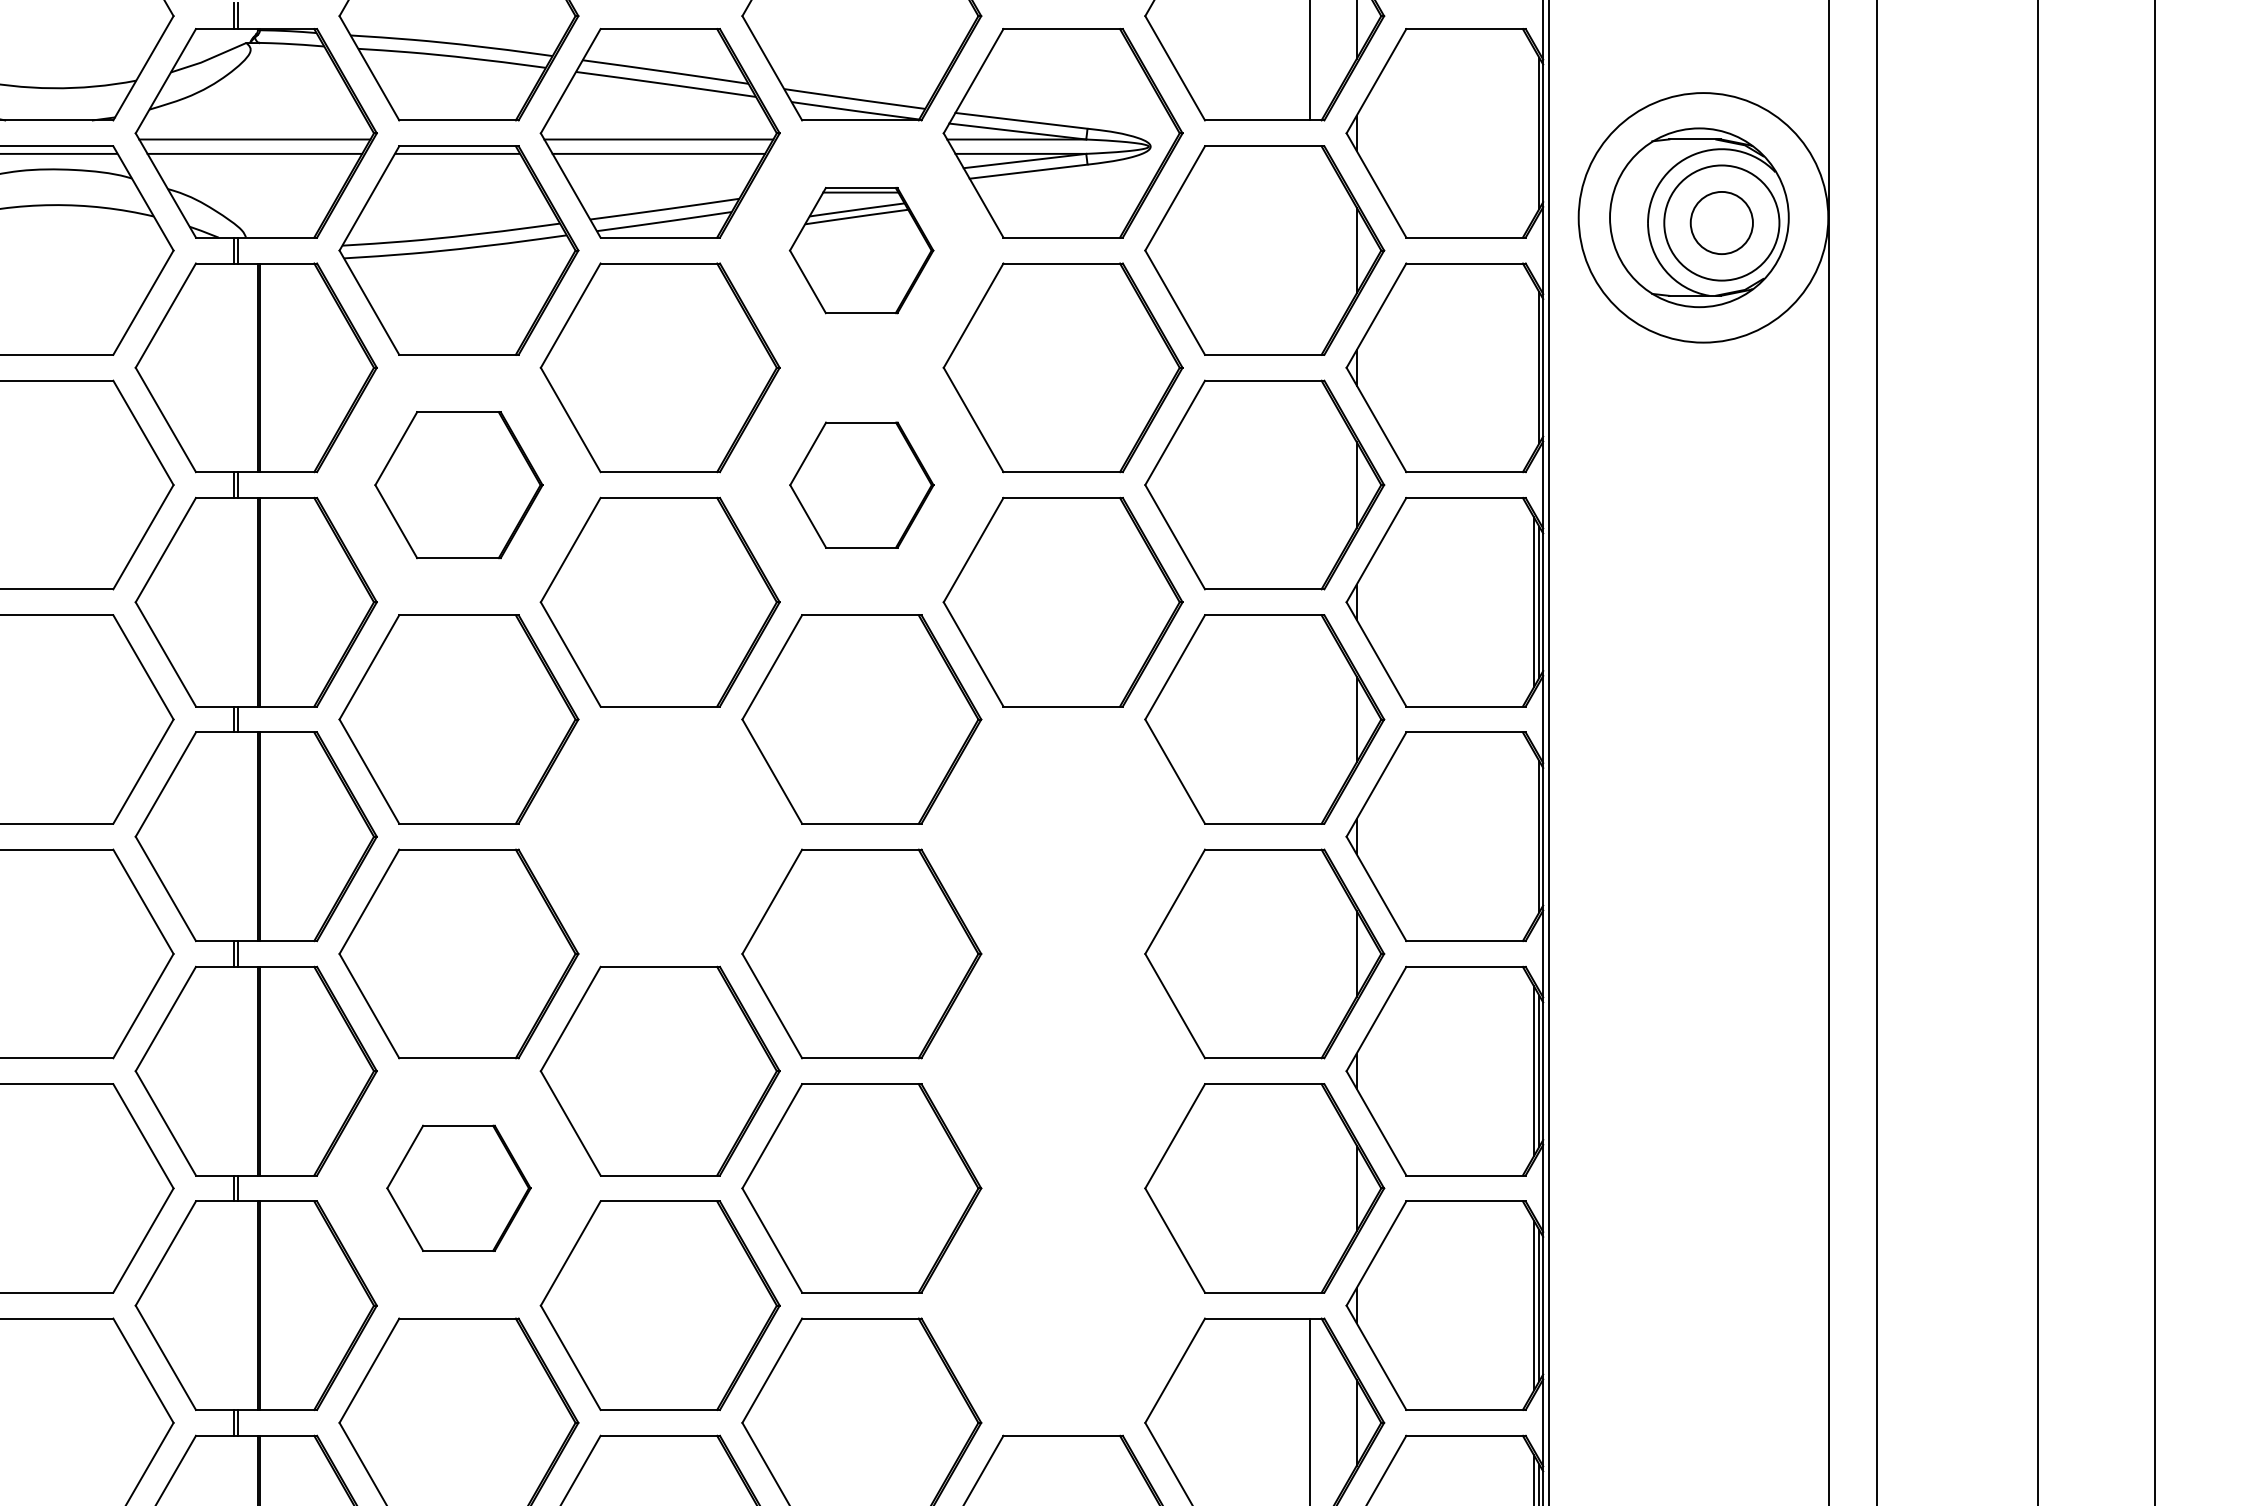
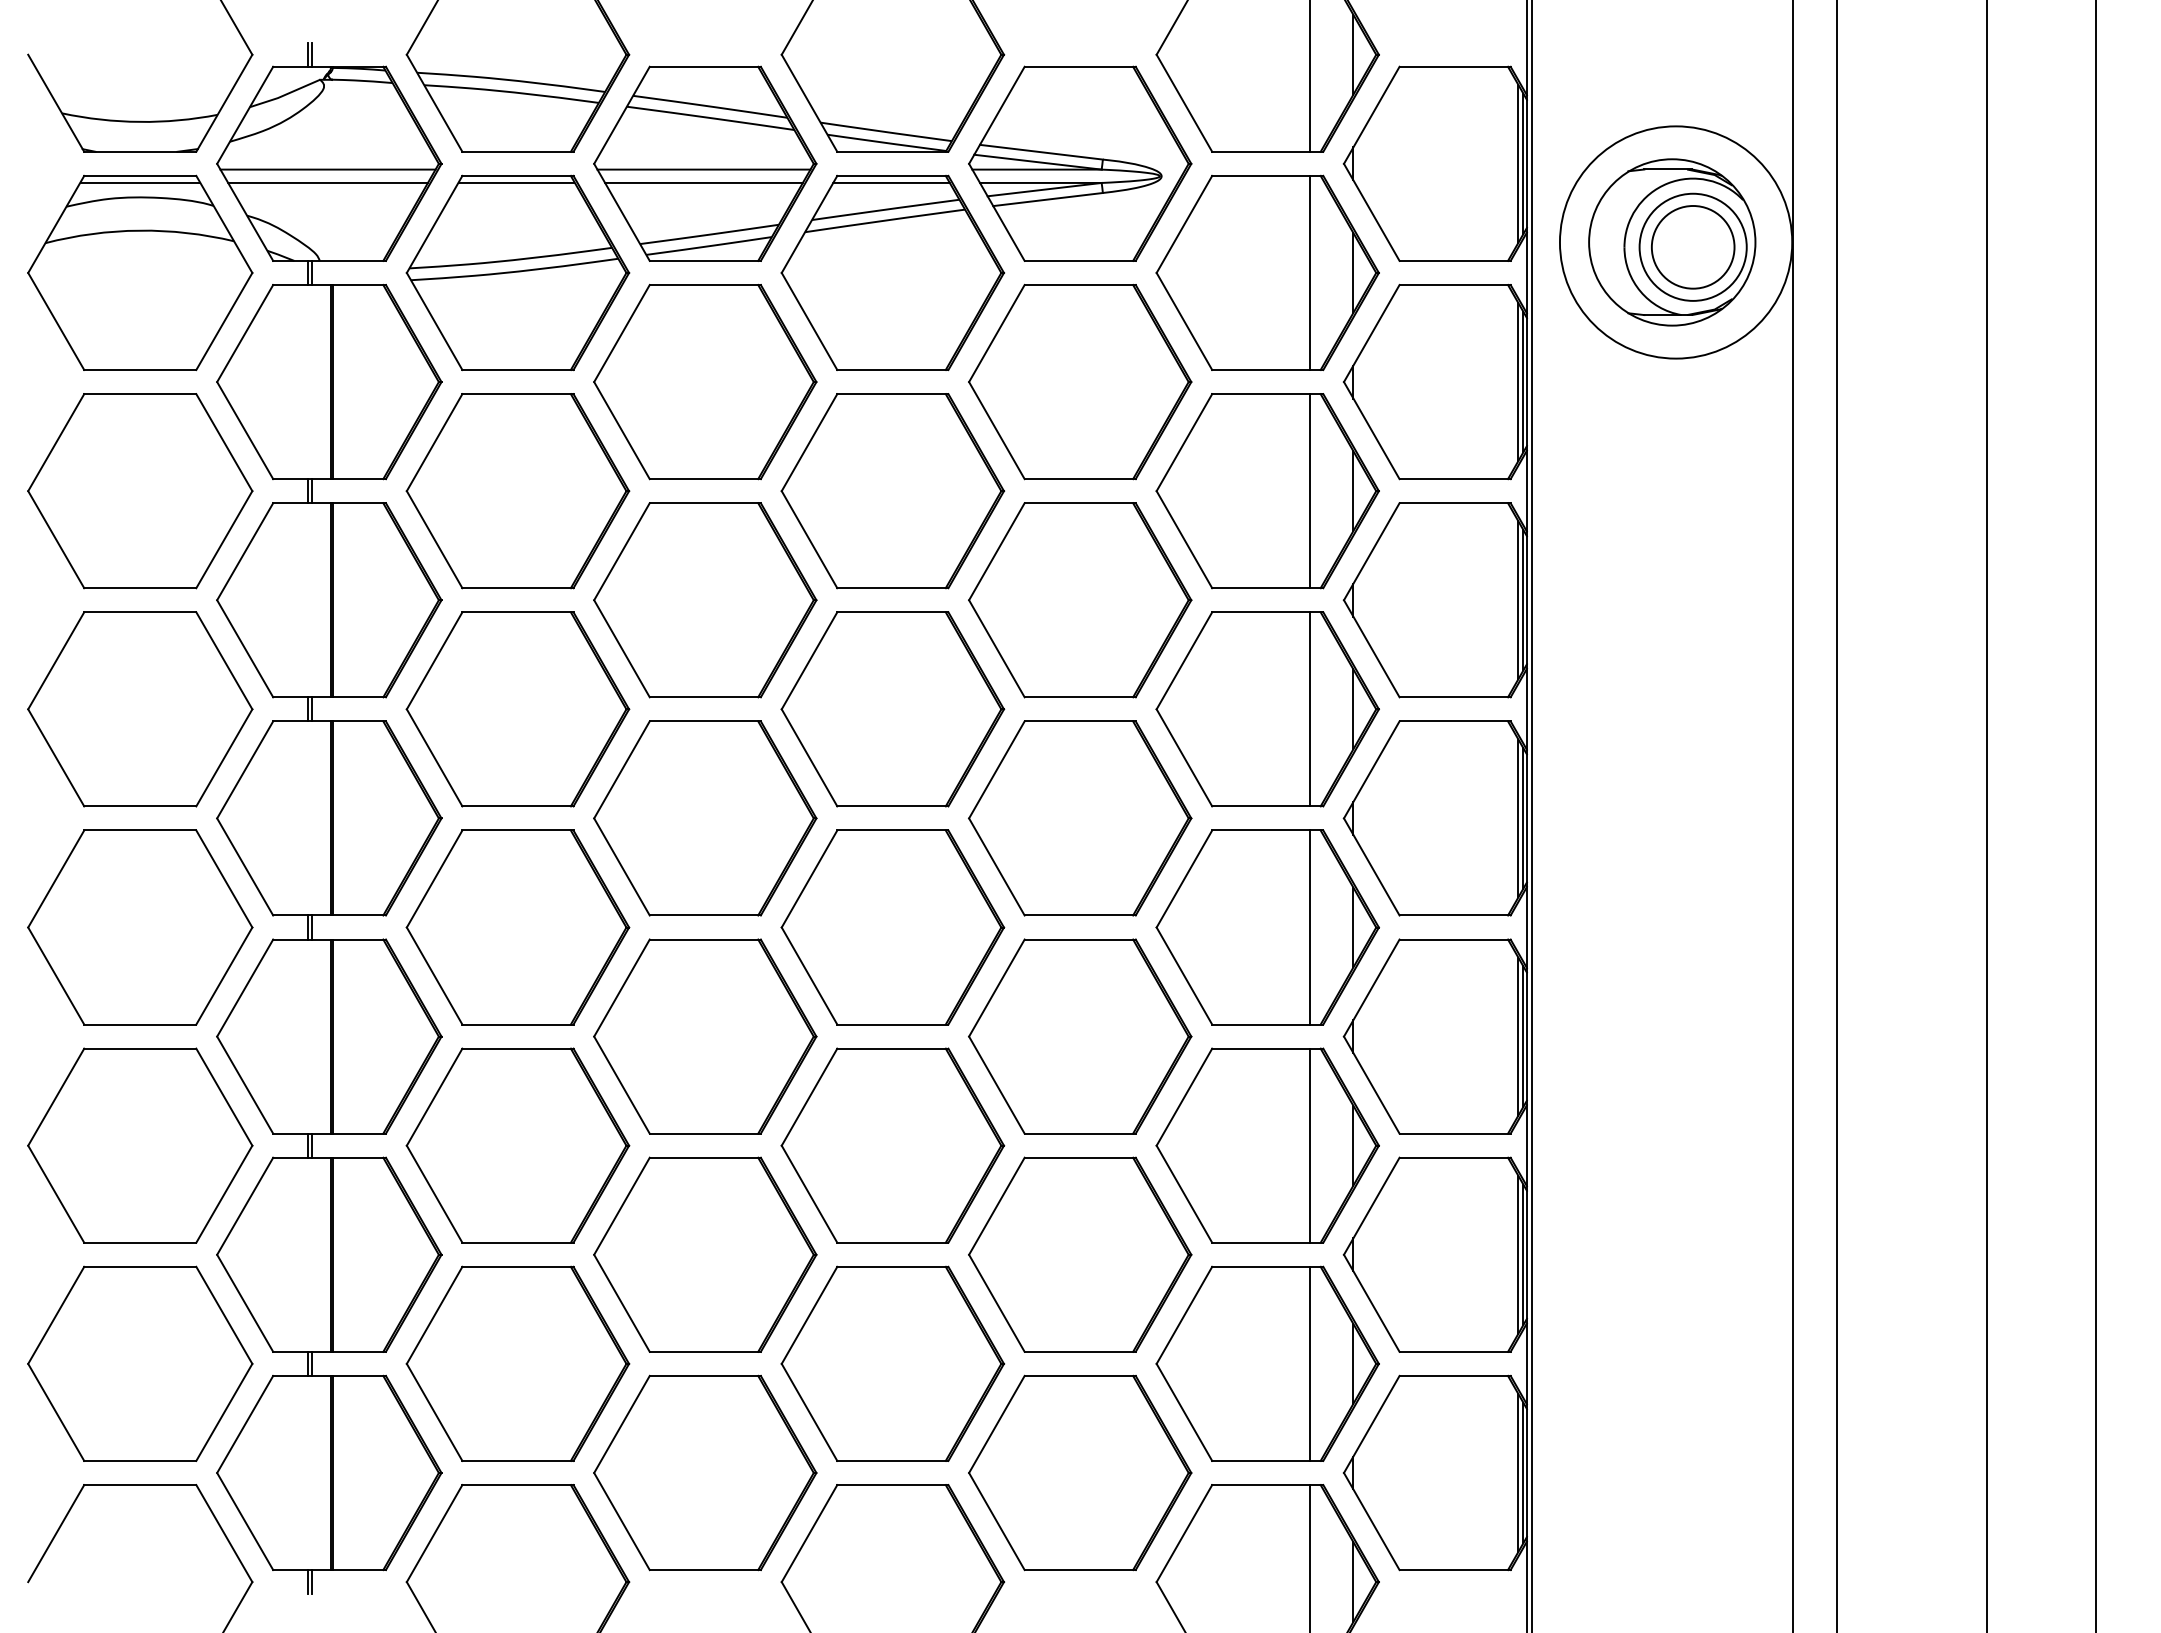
line: (1534, 132) -> (1518, 163), added
circle: (1721, 223) -> (1692, 247), size x1.43
part: (861, 250) -> (892, 272), size x1.67
line: (1309, 250) -> (1309, 272), added
line: (1534, 367) -> (1518, 381), added
part: (458, 485) -> (517, 491), size x1.43
part: (861, 485) -> (892, 491), size x1.67
line: (1309, 485) -> (1309, 491), added
line: (1309, 719) -> (1309, 709), added
part: (660, 836) -> (705, 818), added
part: (1063, 836) -> (1080, 818), added
line: (1534, 836) -> (1518, 818), added
line: (1309, 953) -> (1309, 927), added
part: (1063, 1071) -> (1080, 1036), added
part: (458, 1188) -> (517, 1145), size x1.67
line: (1309, 1188) -> (1309, 1145), added
part: (1063, 1305) -> (1080, 1254), added

